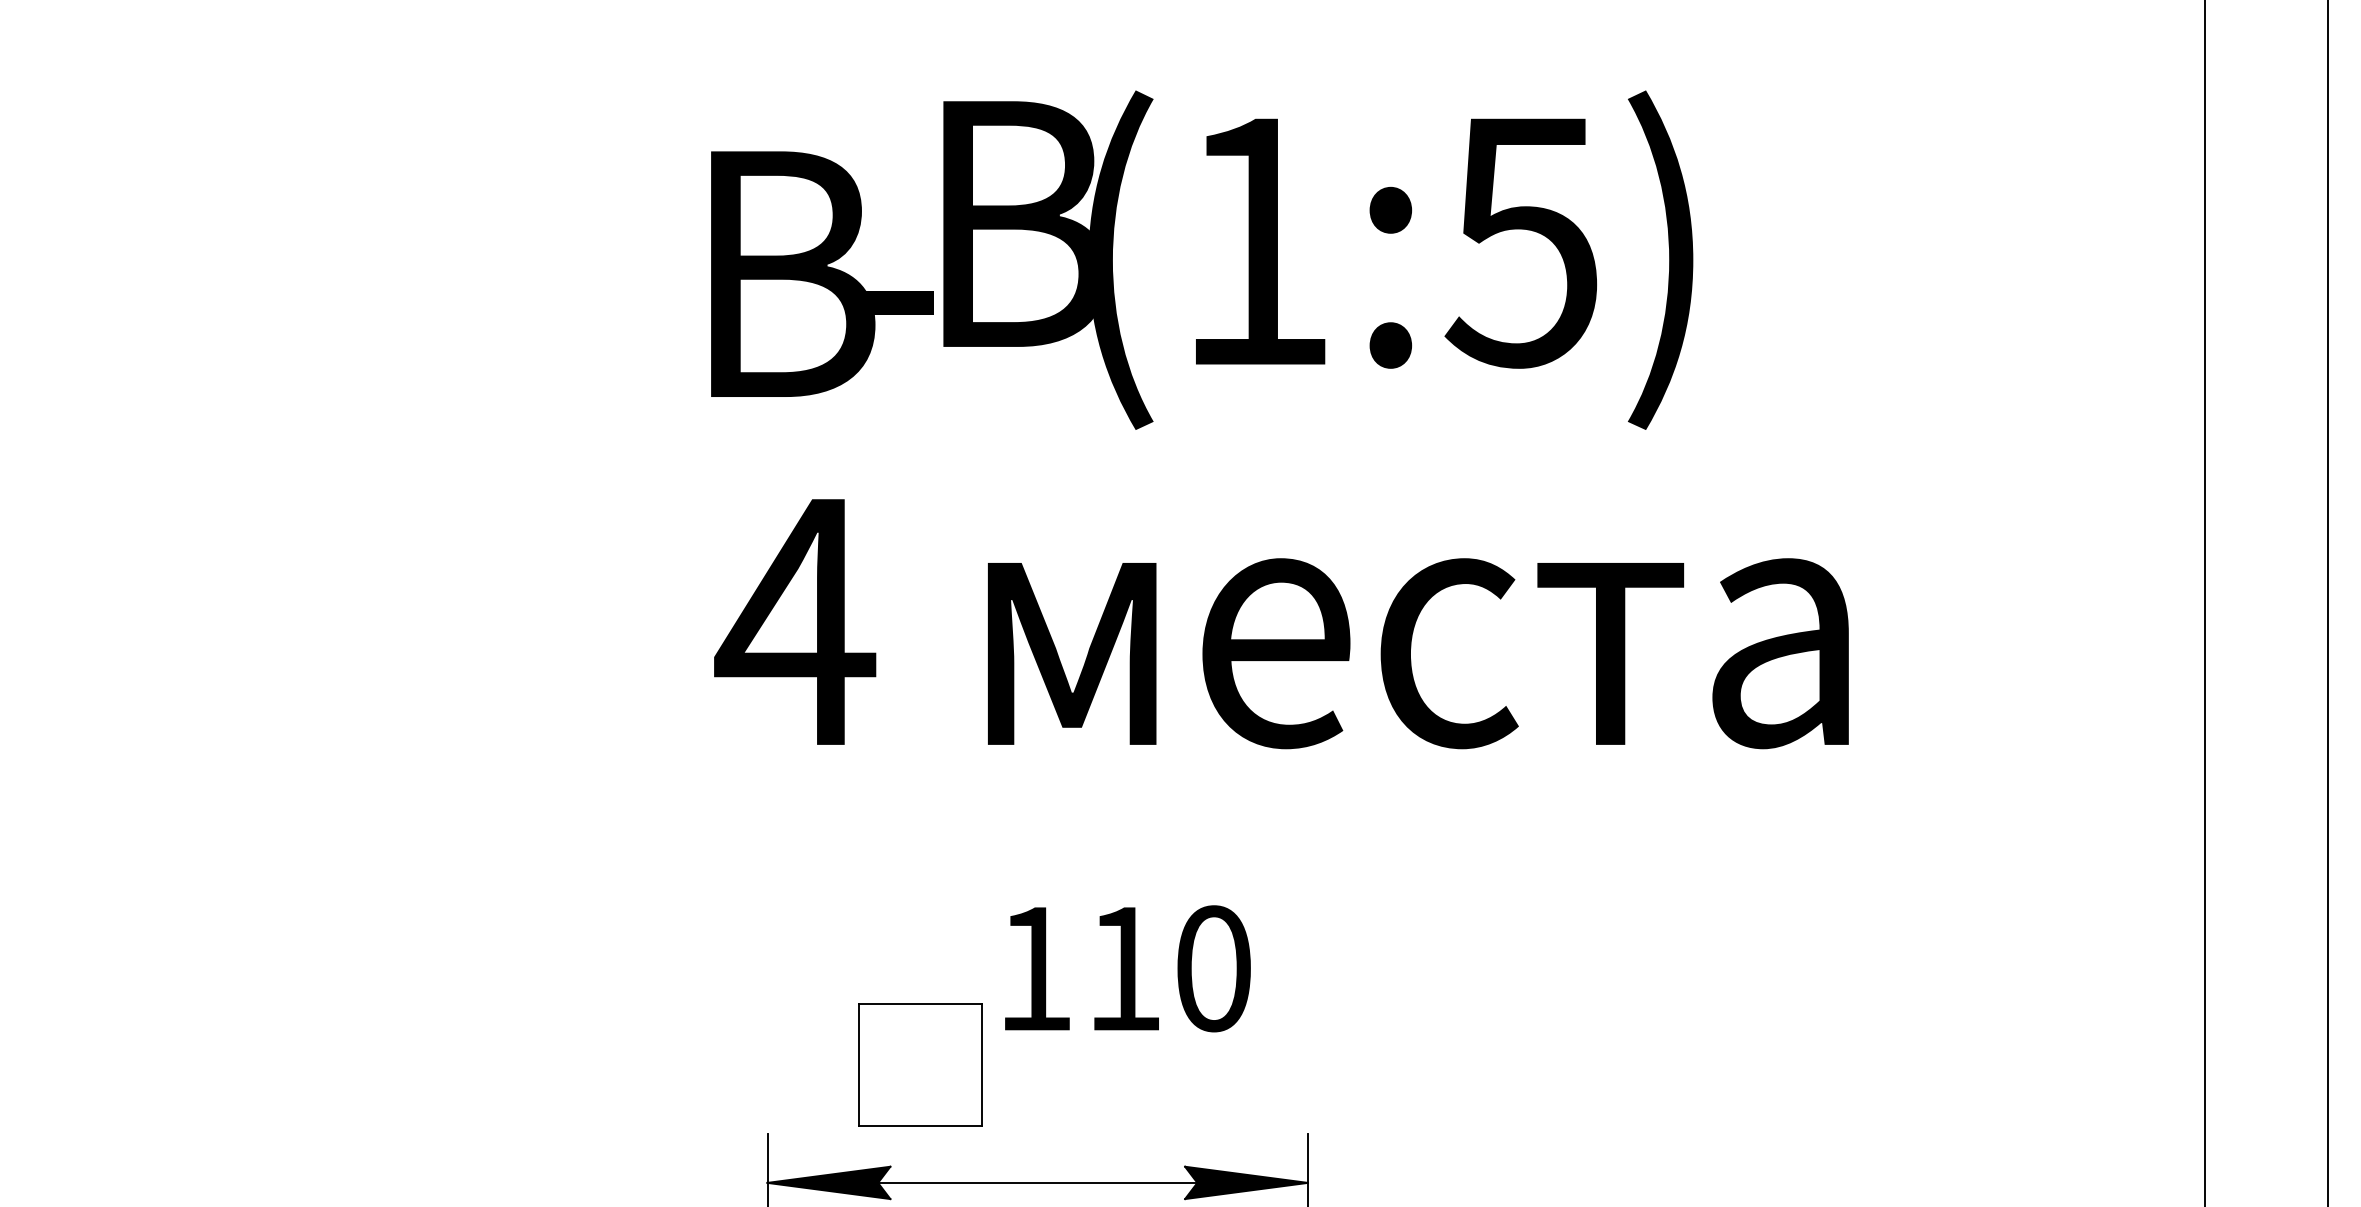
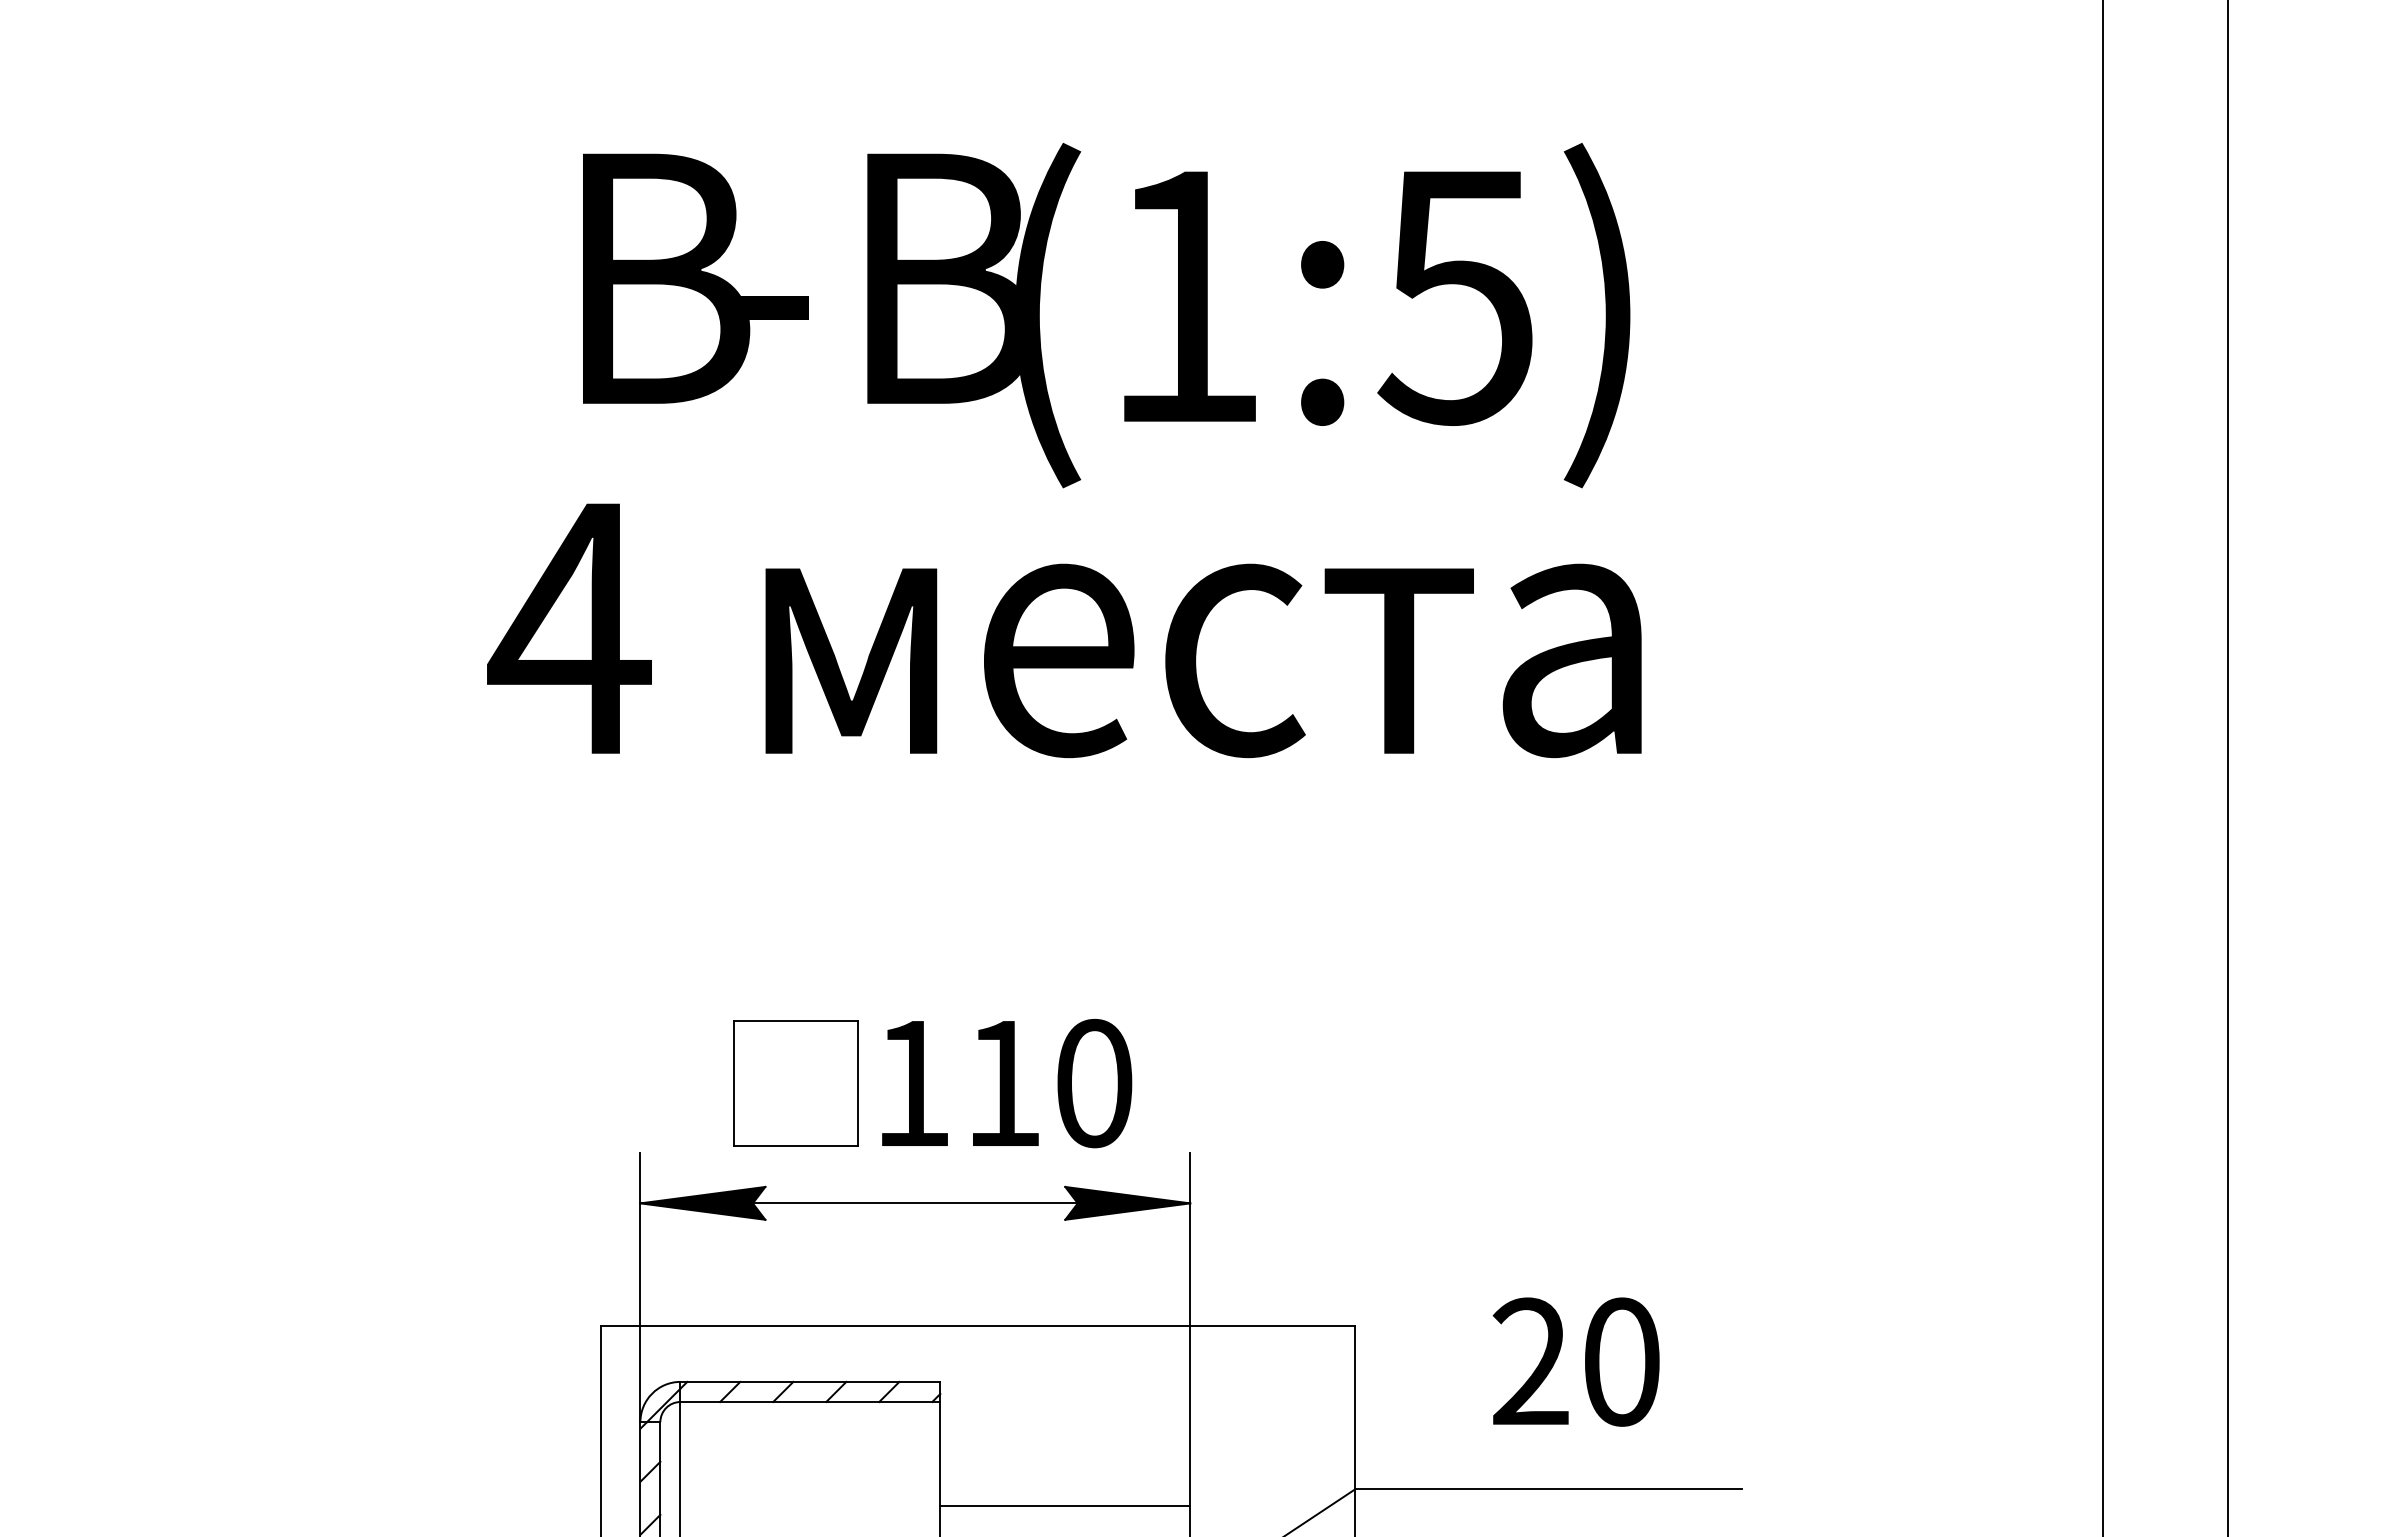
text: (1317, 260) -> (1248, 315), moved
text: (1281, 623) -> (1064, 630), moved
text: (1128, 968) -> (1007, 1083), moved

